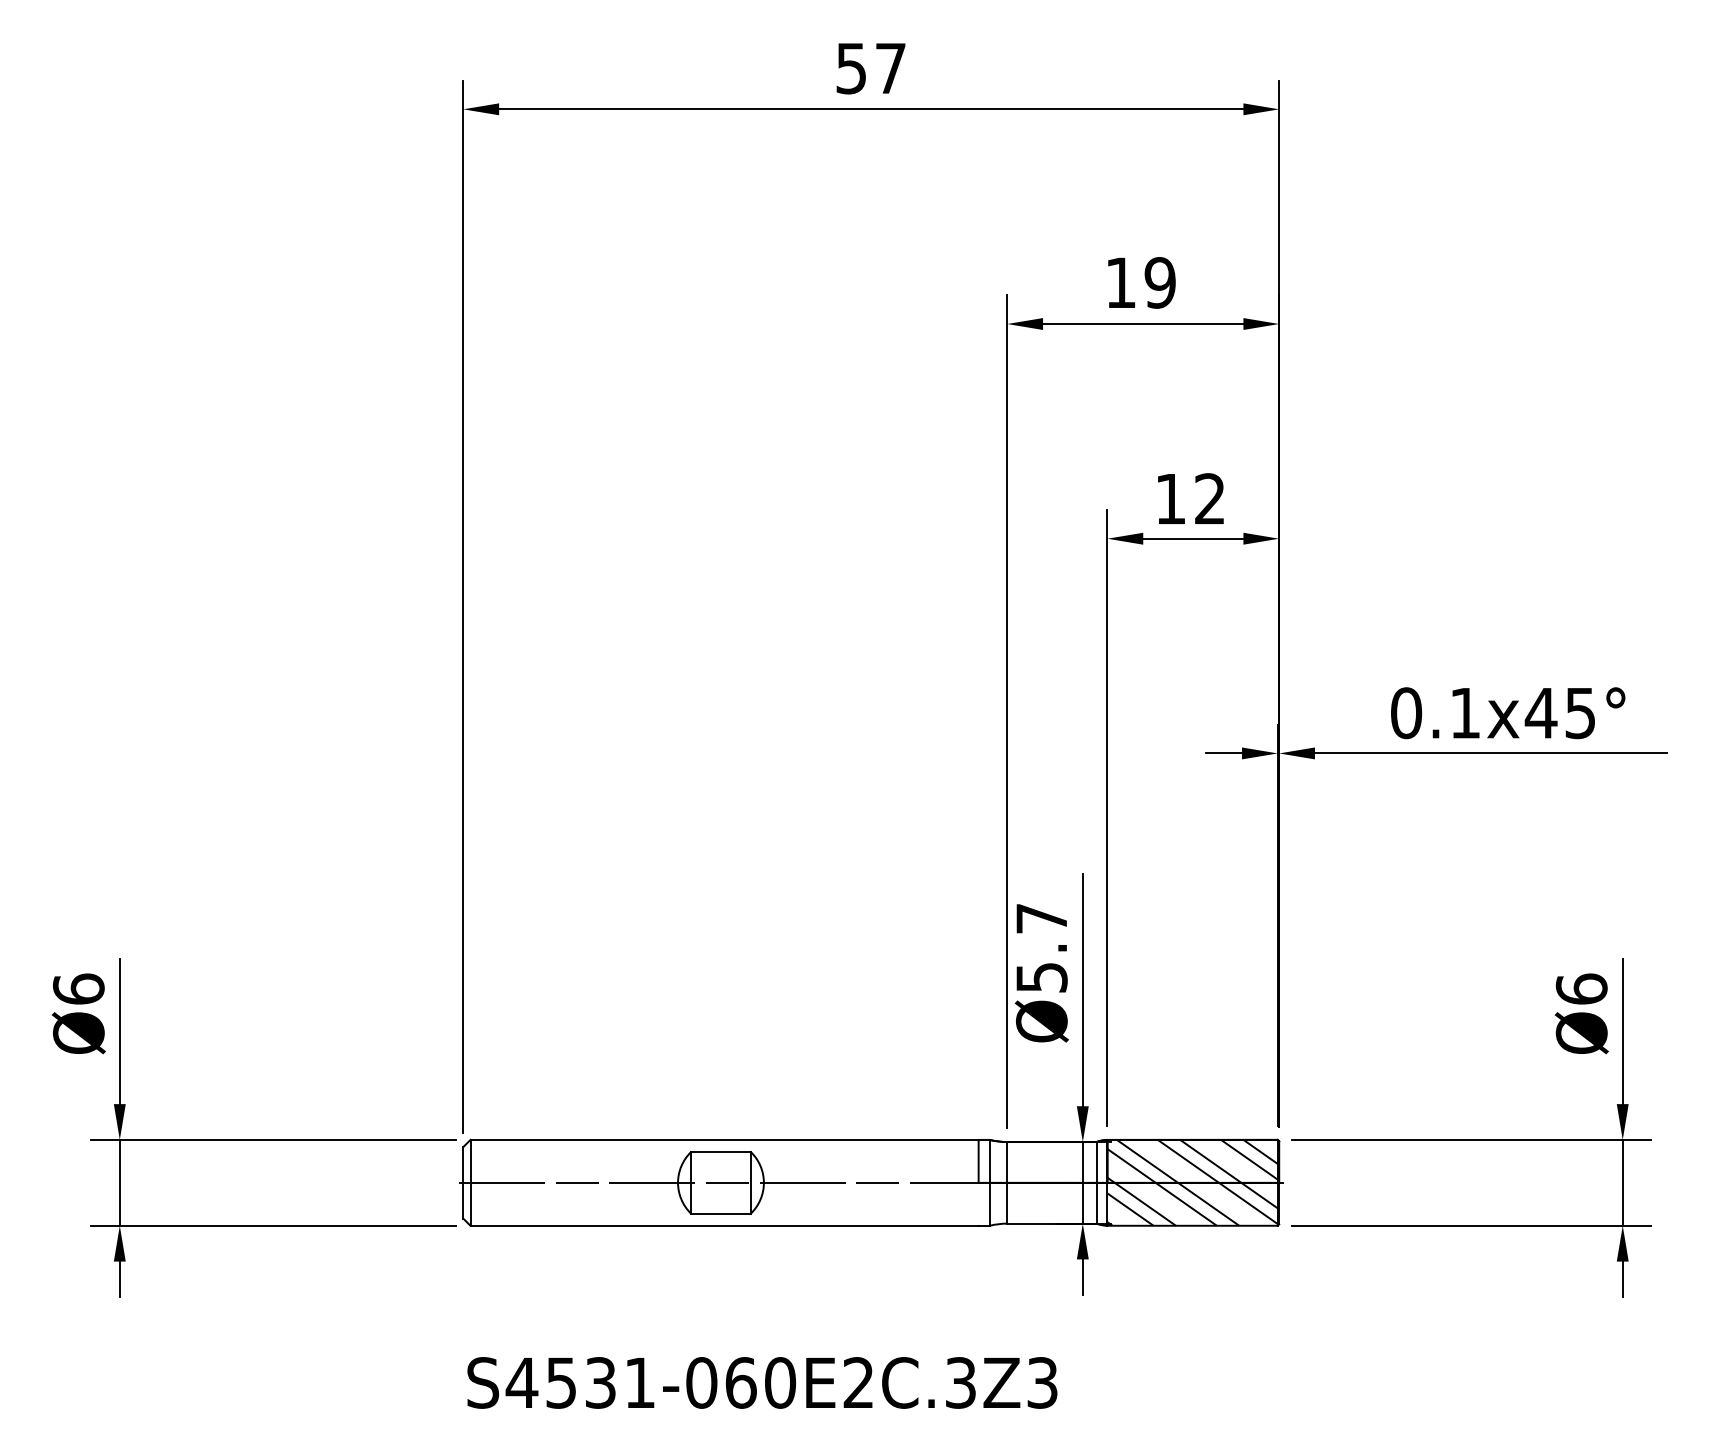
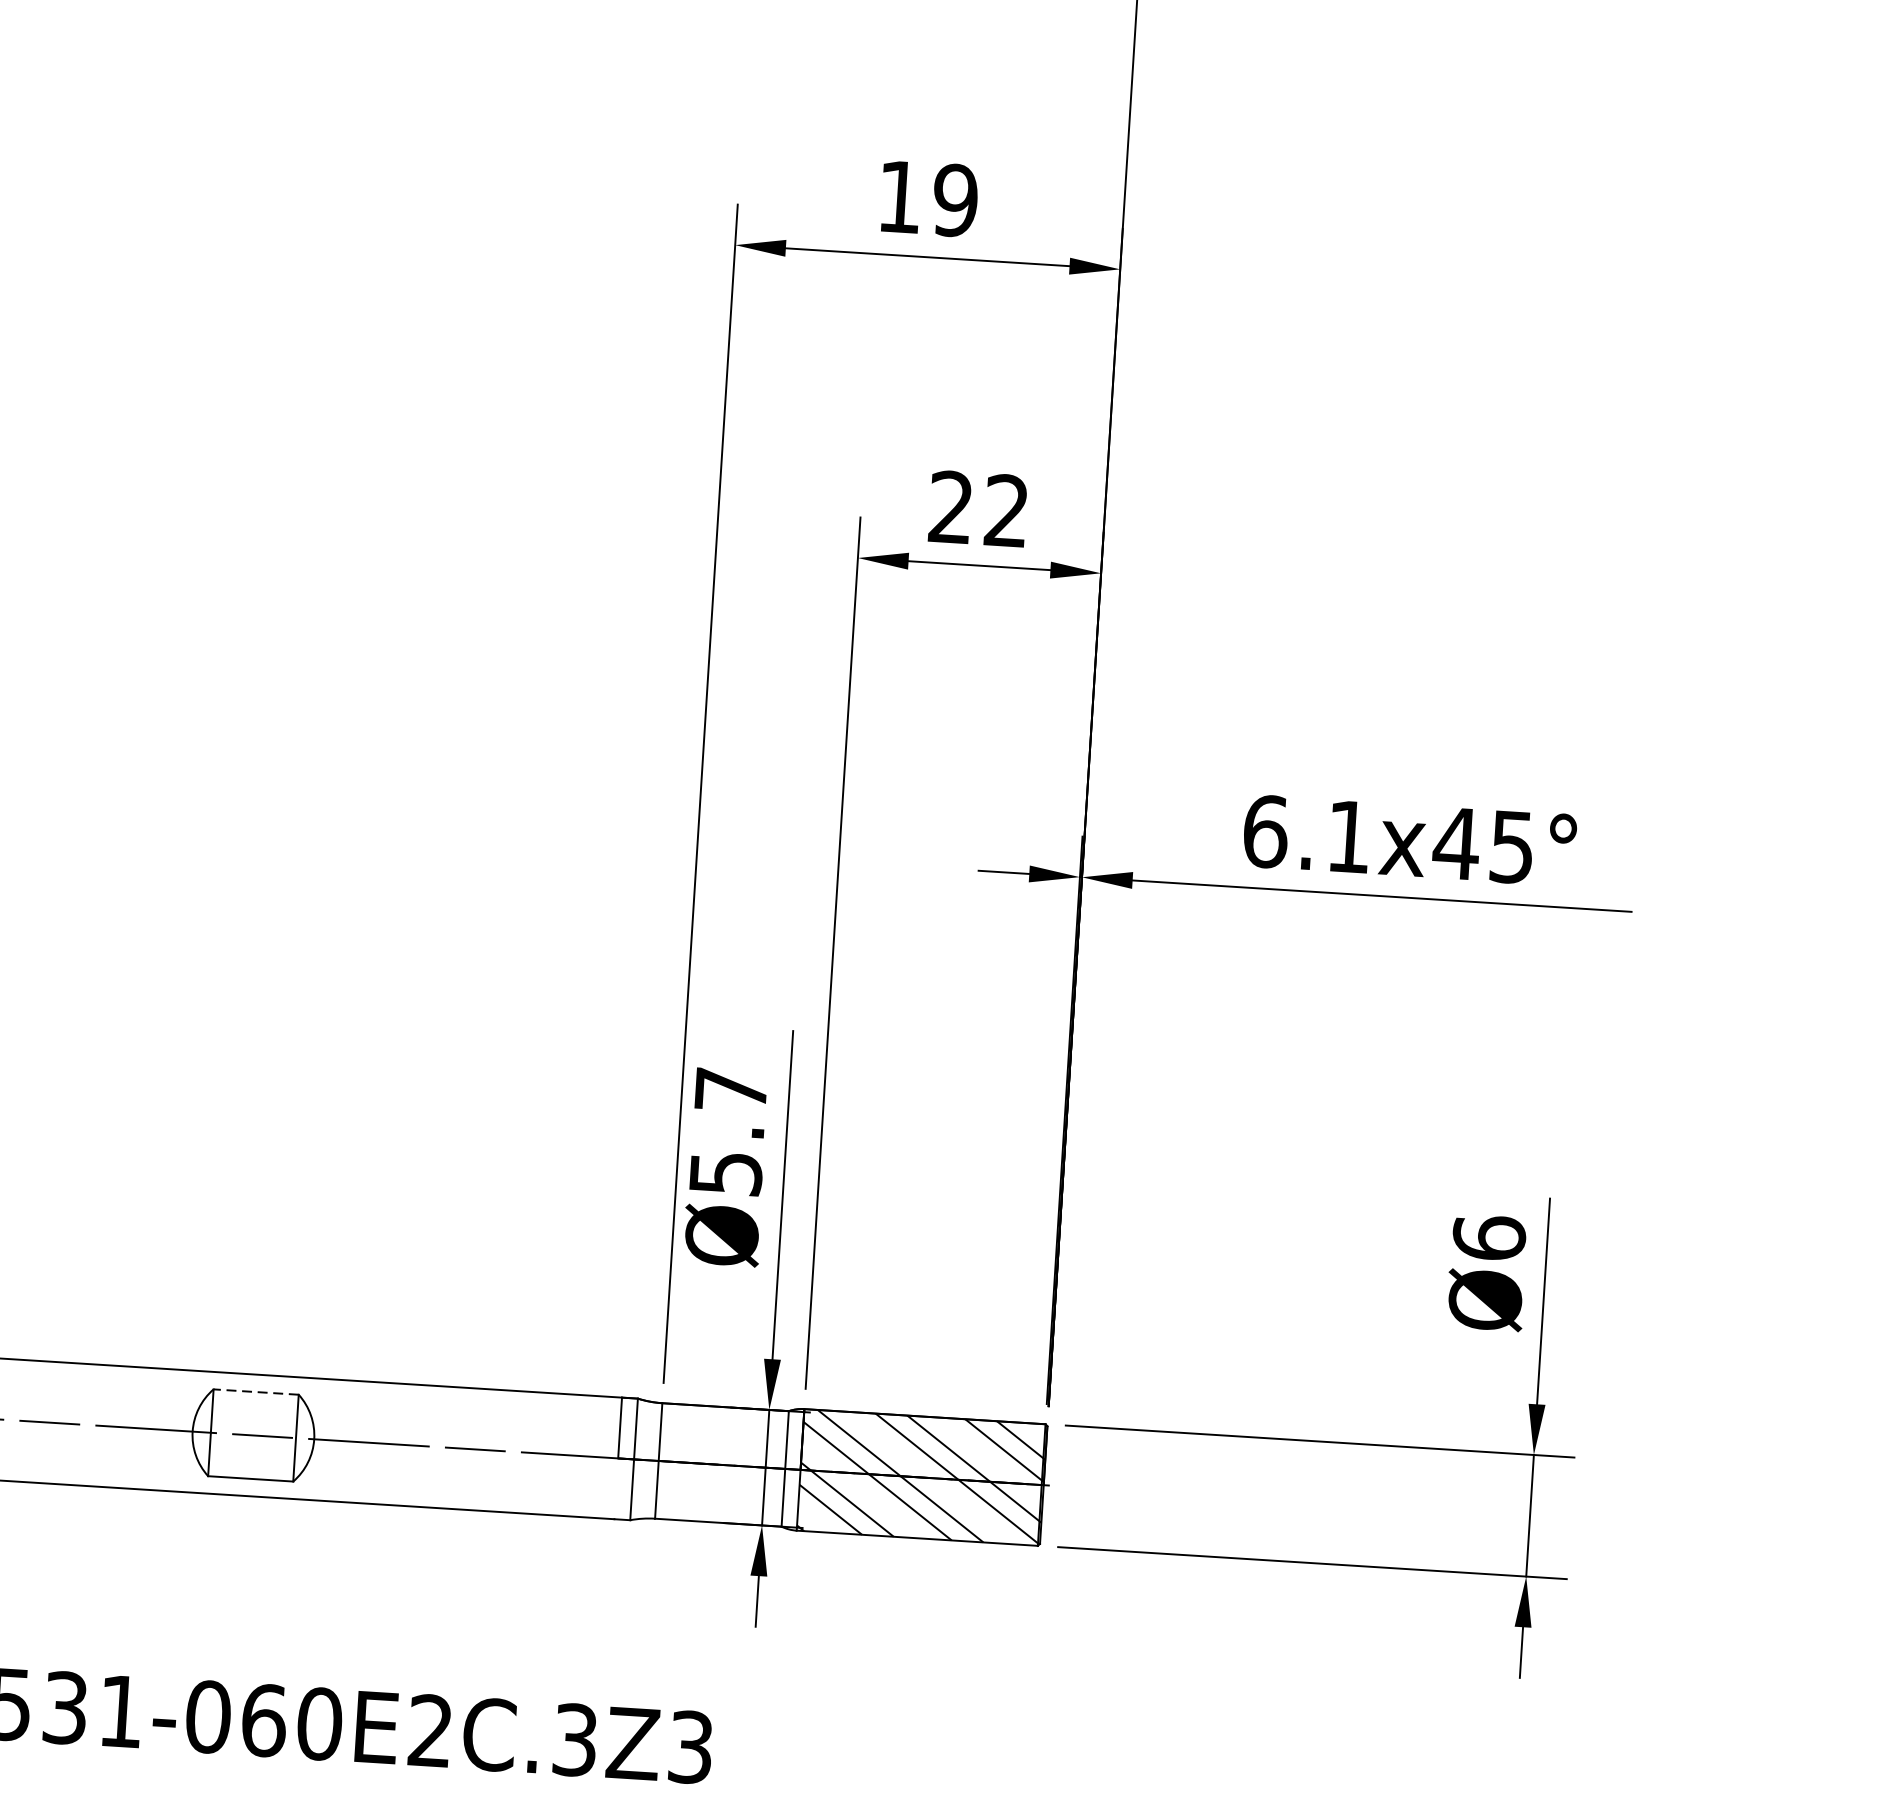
text: (1169, 498) -> (949, 506), 12 -> 22
text: (1406, 712) -> (1265, 830), 0.1x45° -> 6.1x45°
line: (720, 1152) -> (255, 1392), solid -> dashed

